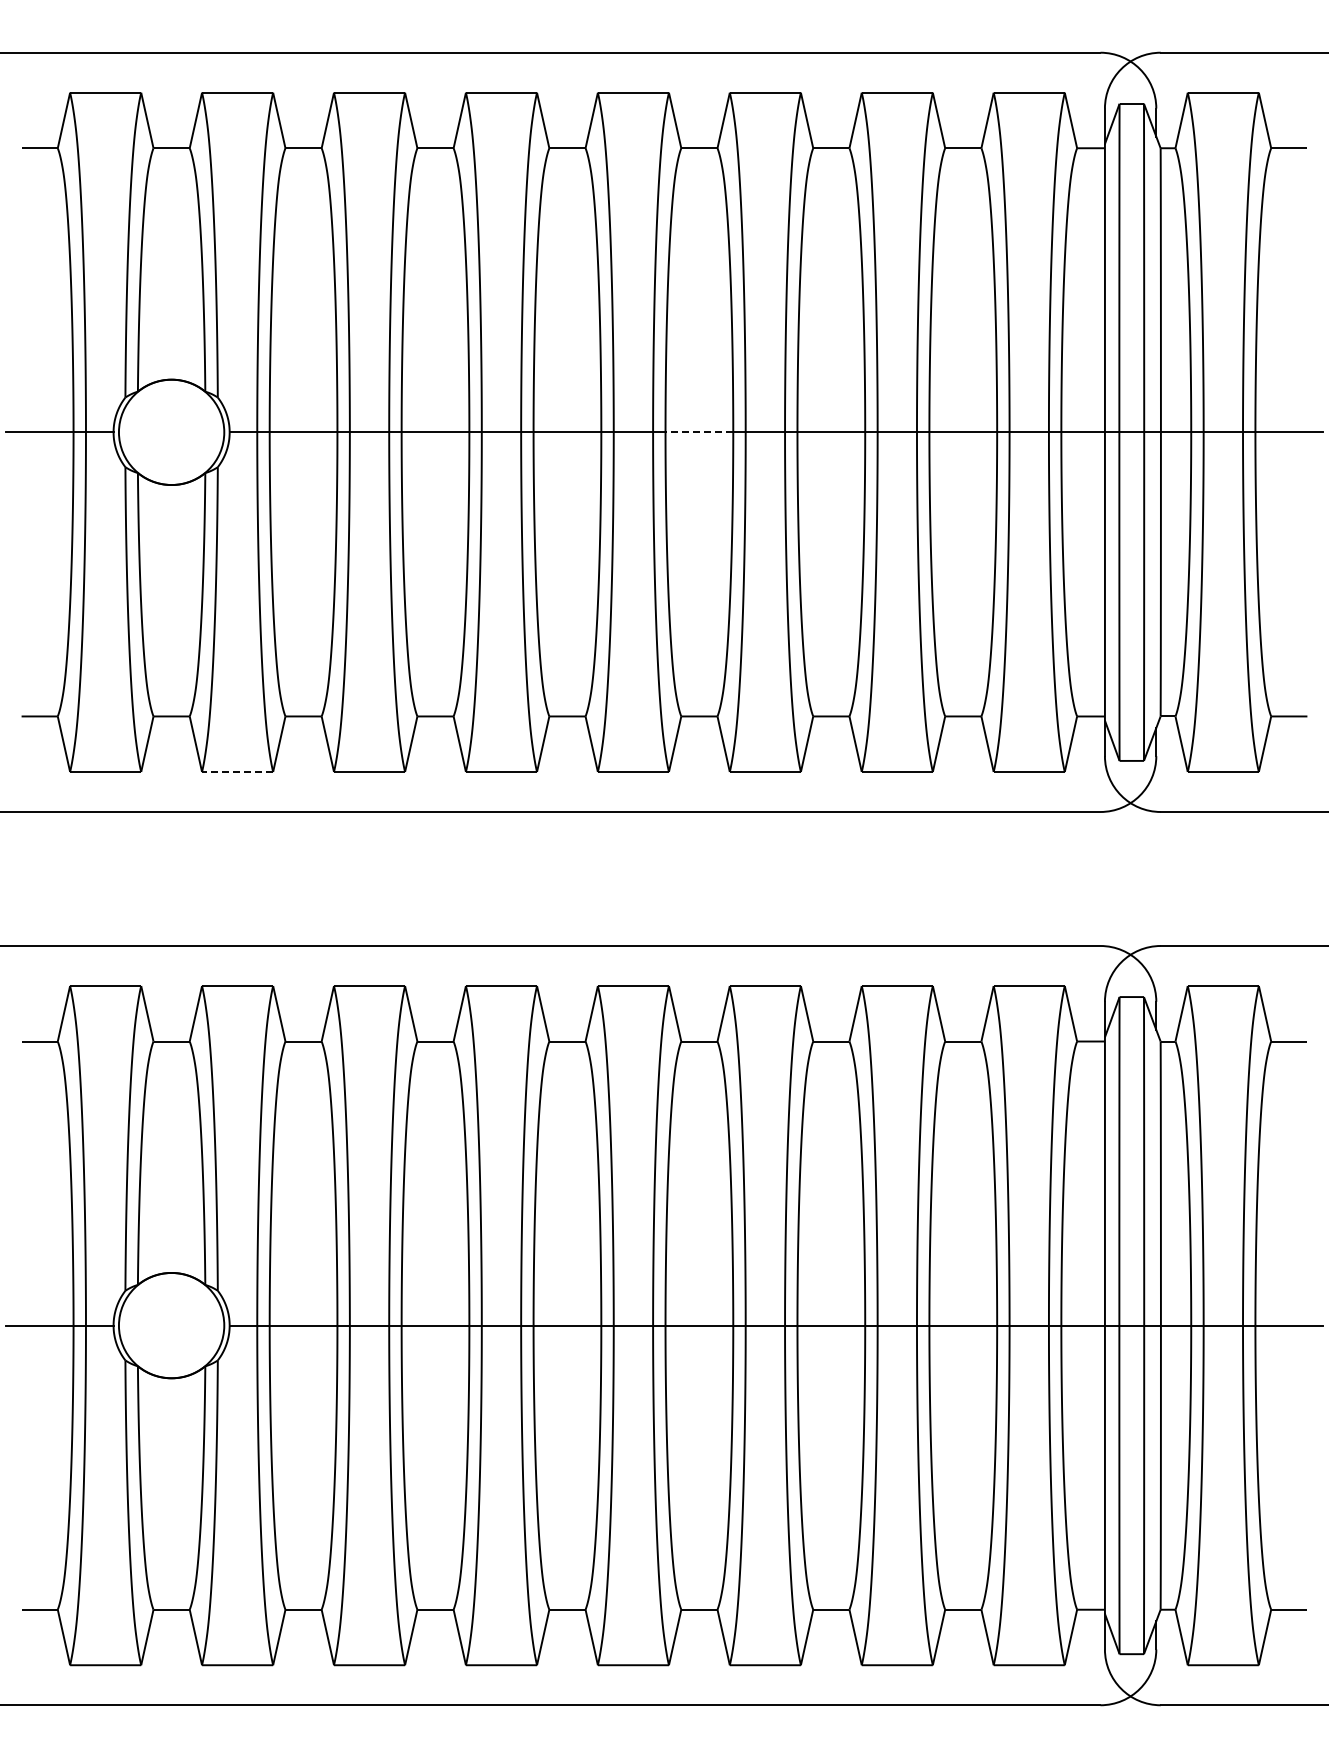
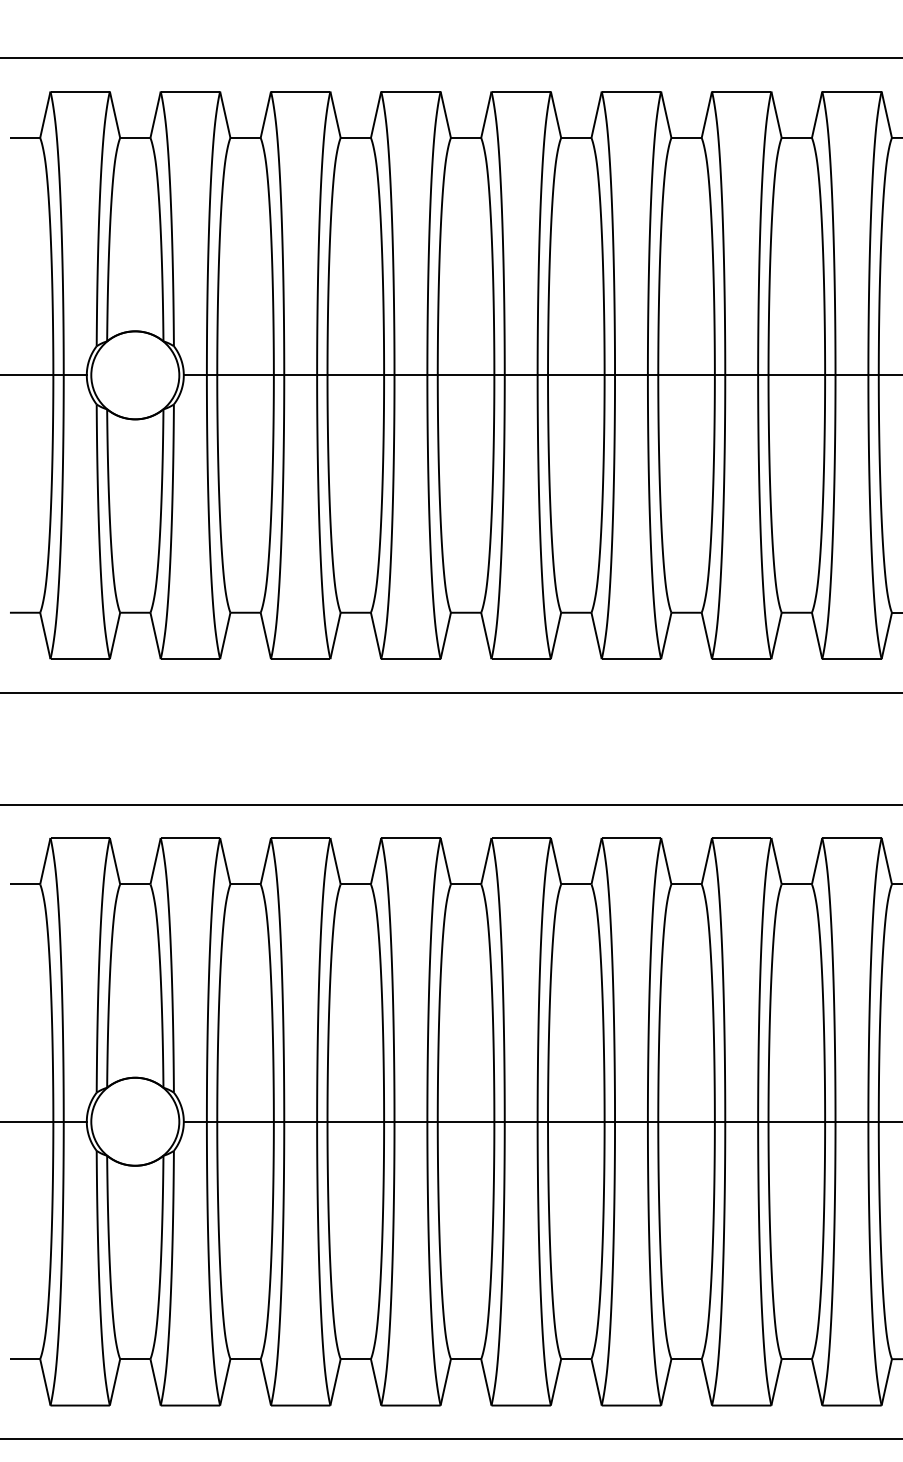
line: (699, 432) -> (576, 375), dashed -> solid
line: (237, 771) -> (190, 658), dashed -> solid

